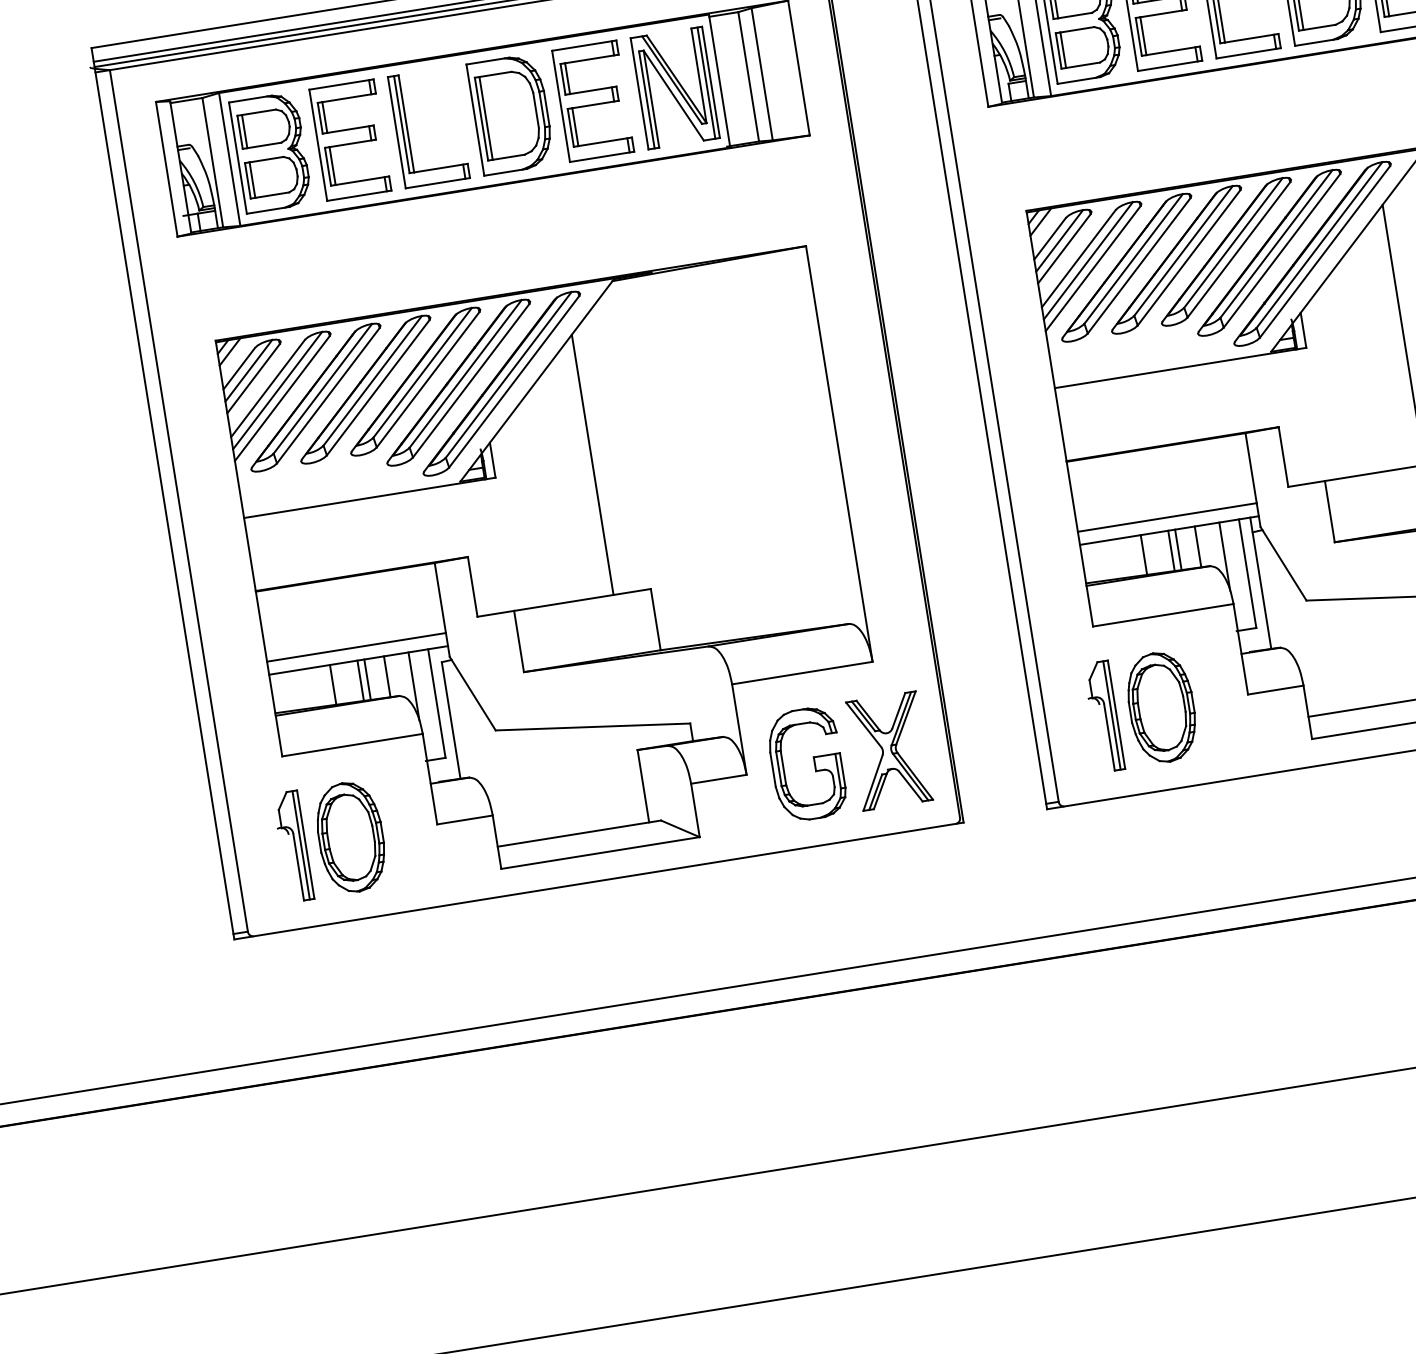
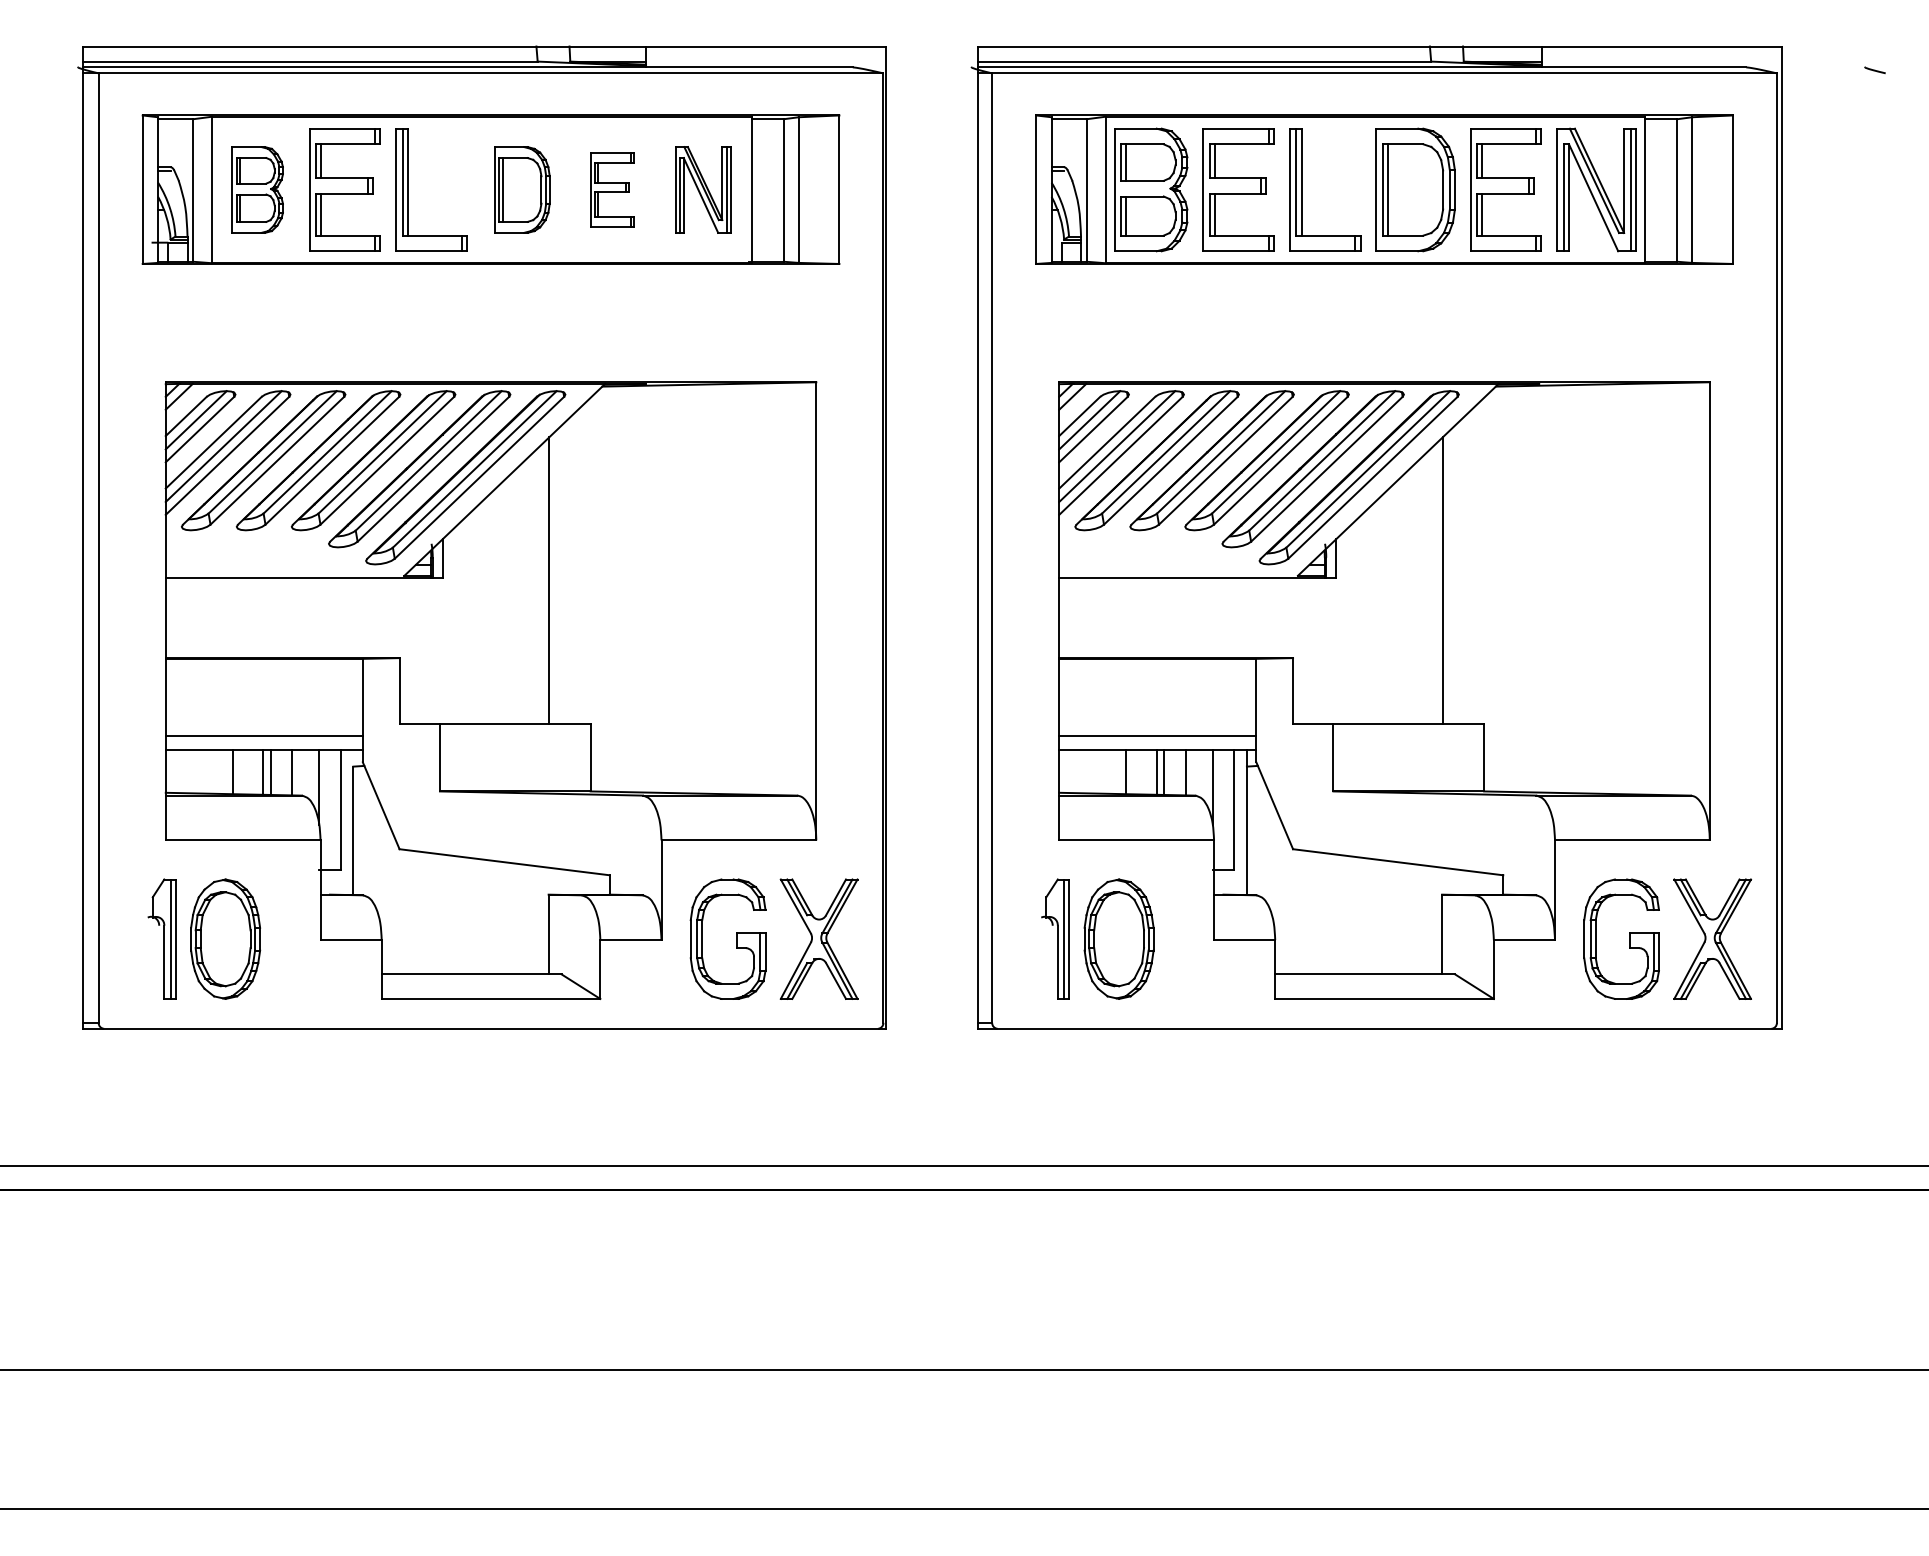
part: (674, 87) -> (702, 189), size x0.7
part: (593, 100) -> (612, 189), size x0.6
part: (511, 113) -> (522, 189), size x0.7
part: (270, 152) -> (257, 189), size x0.7

